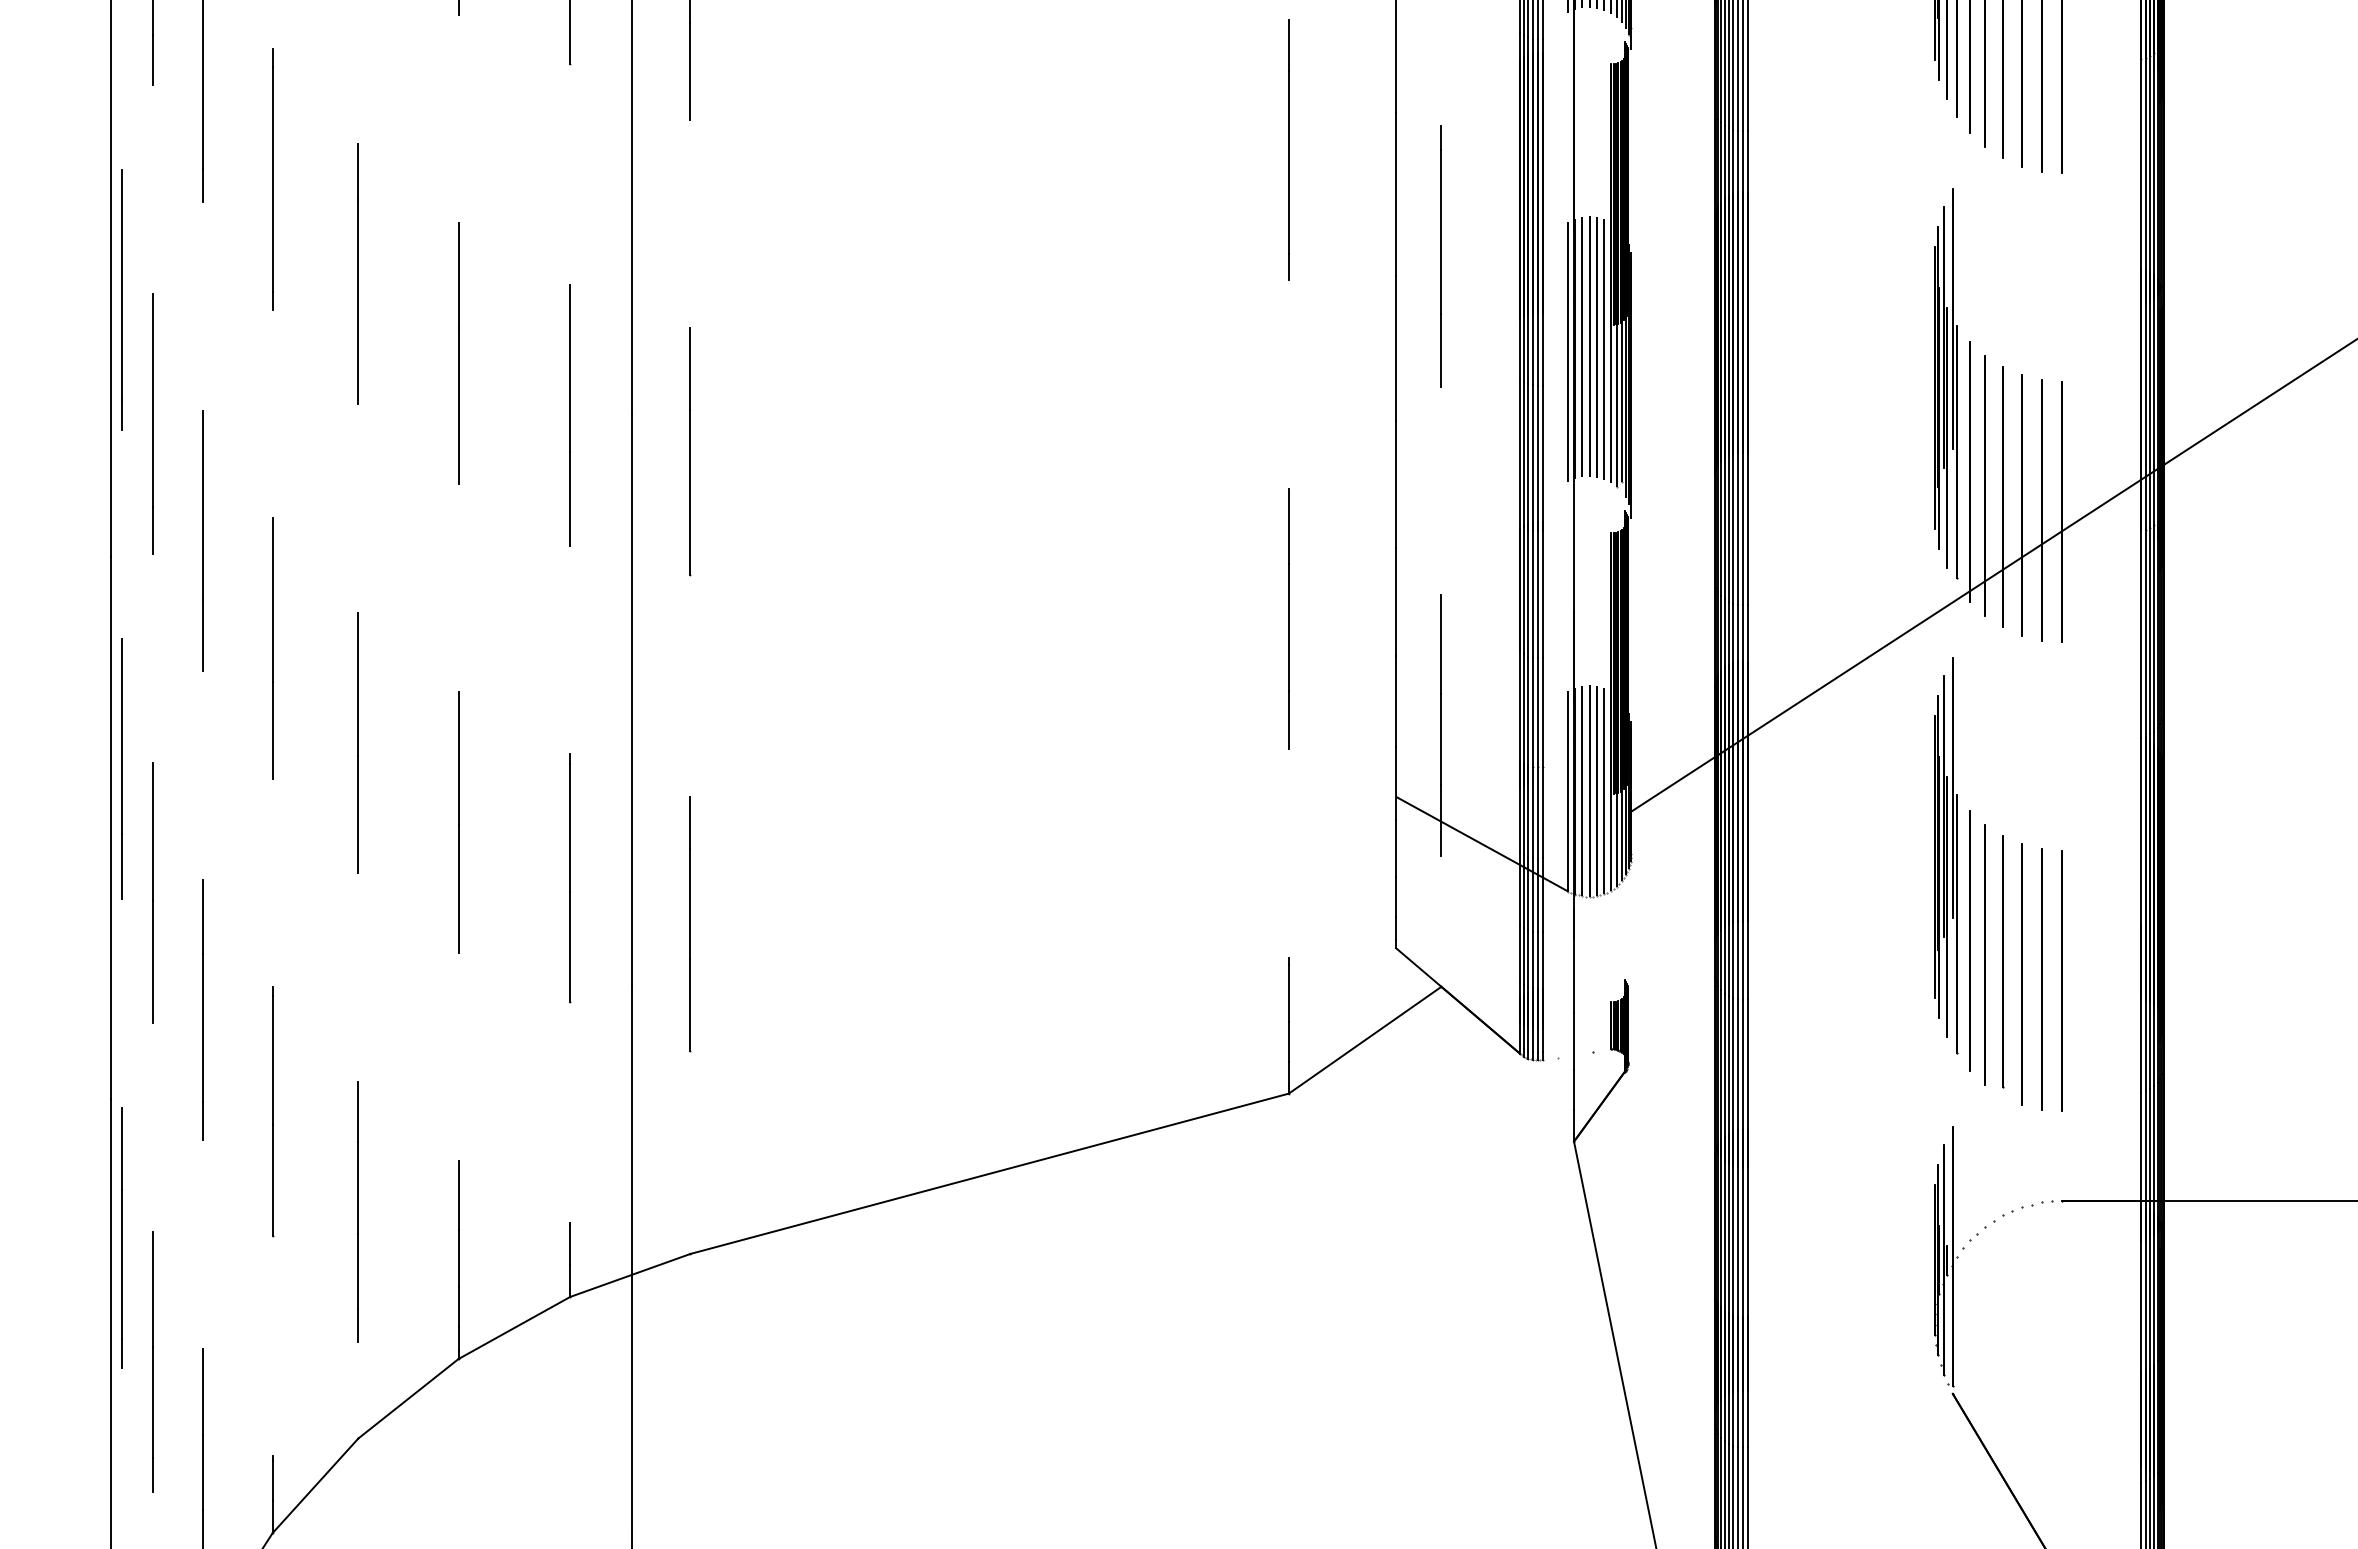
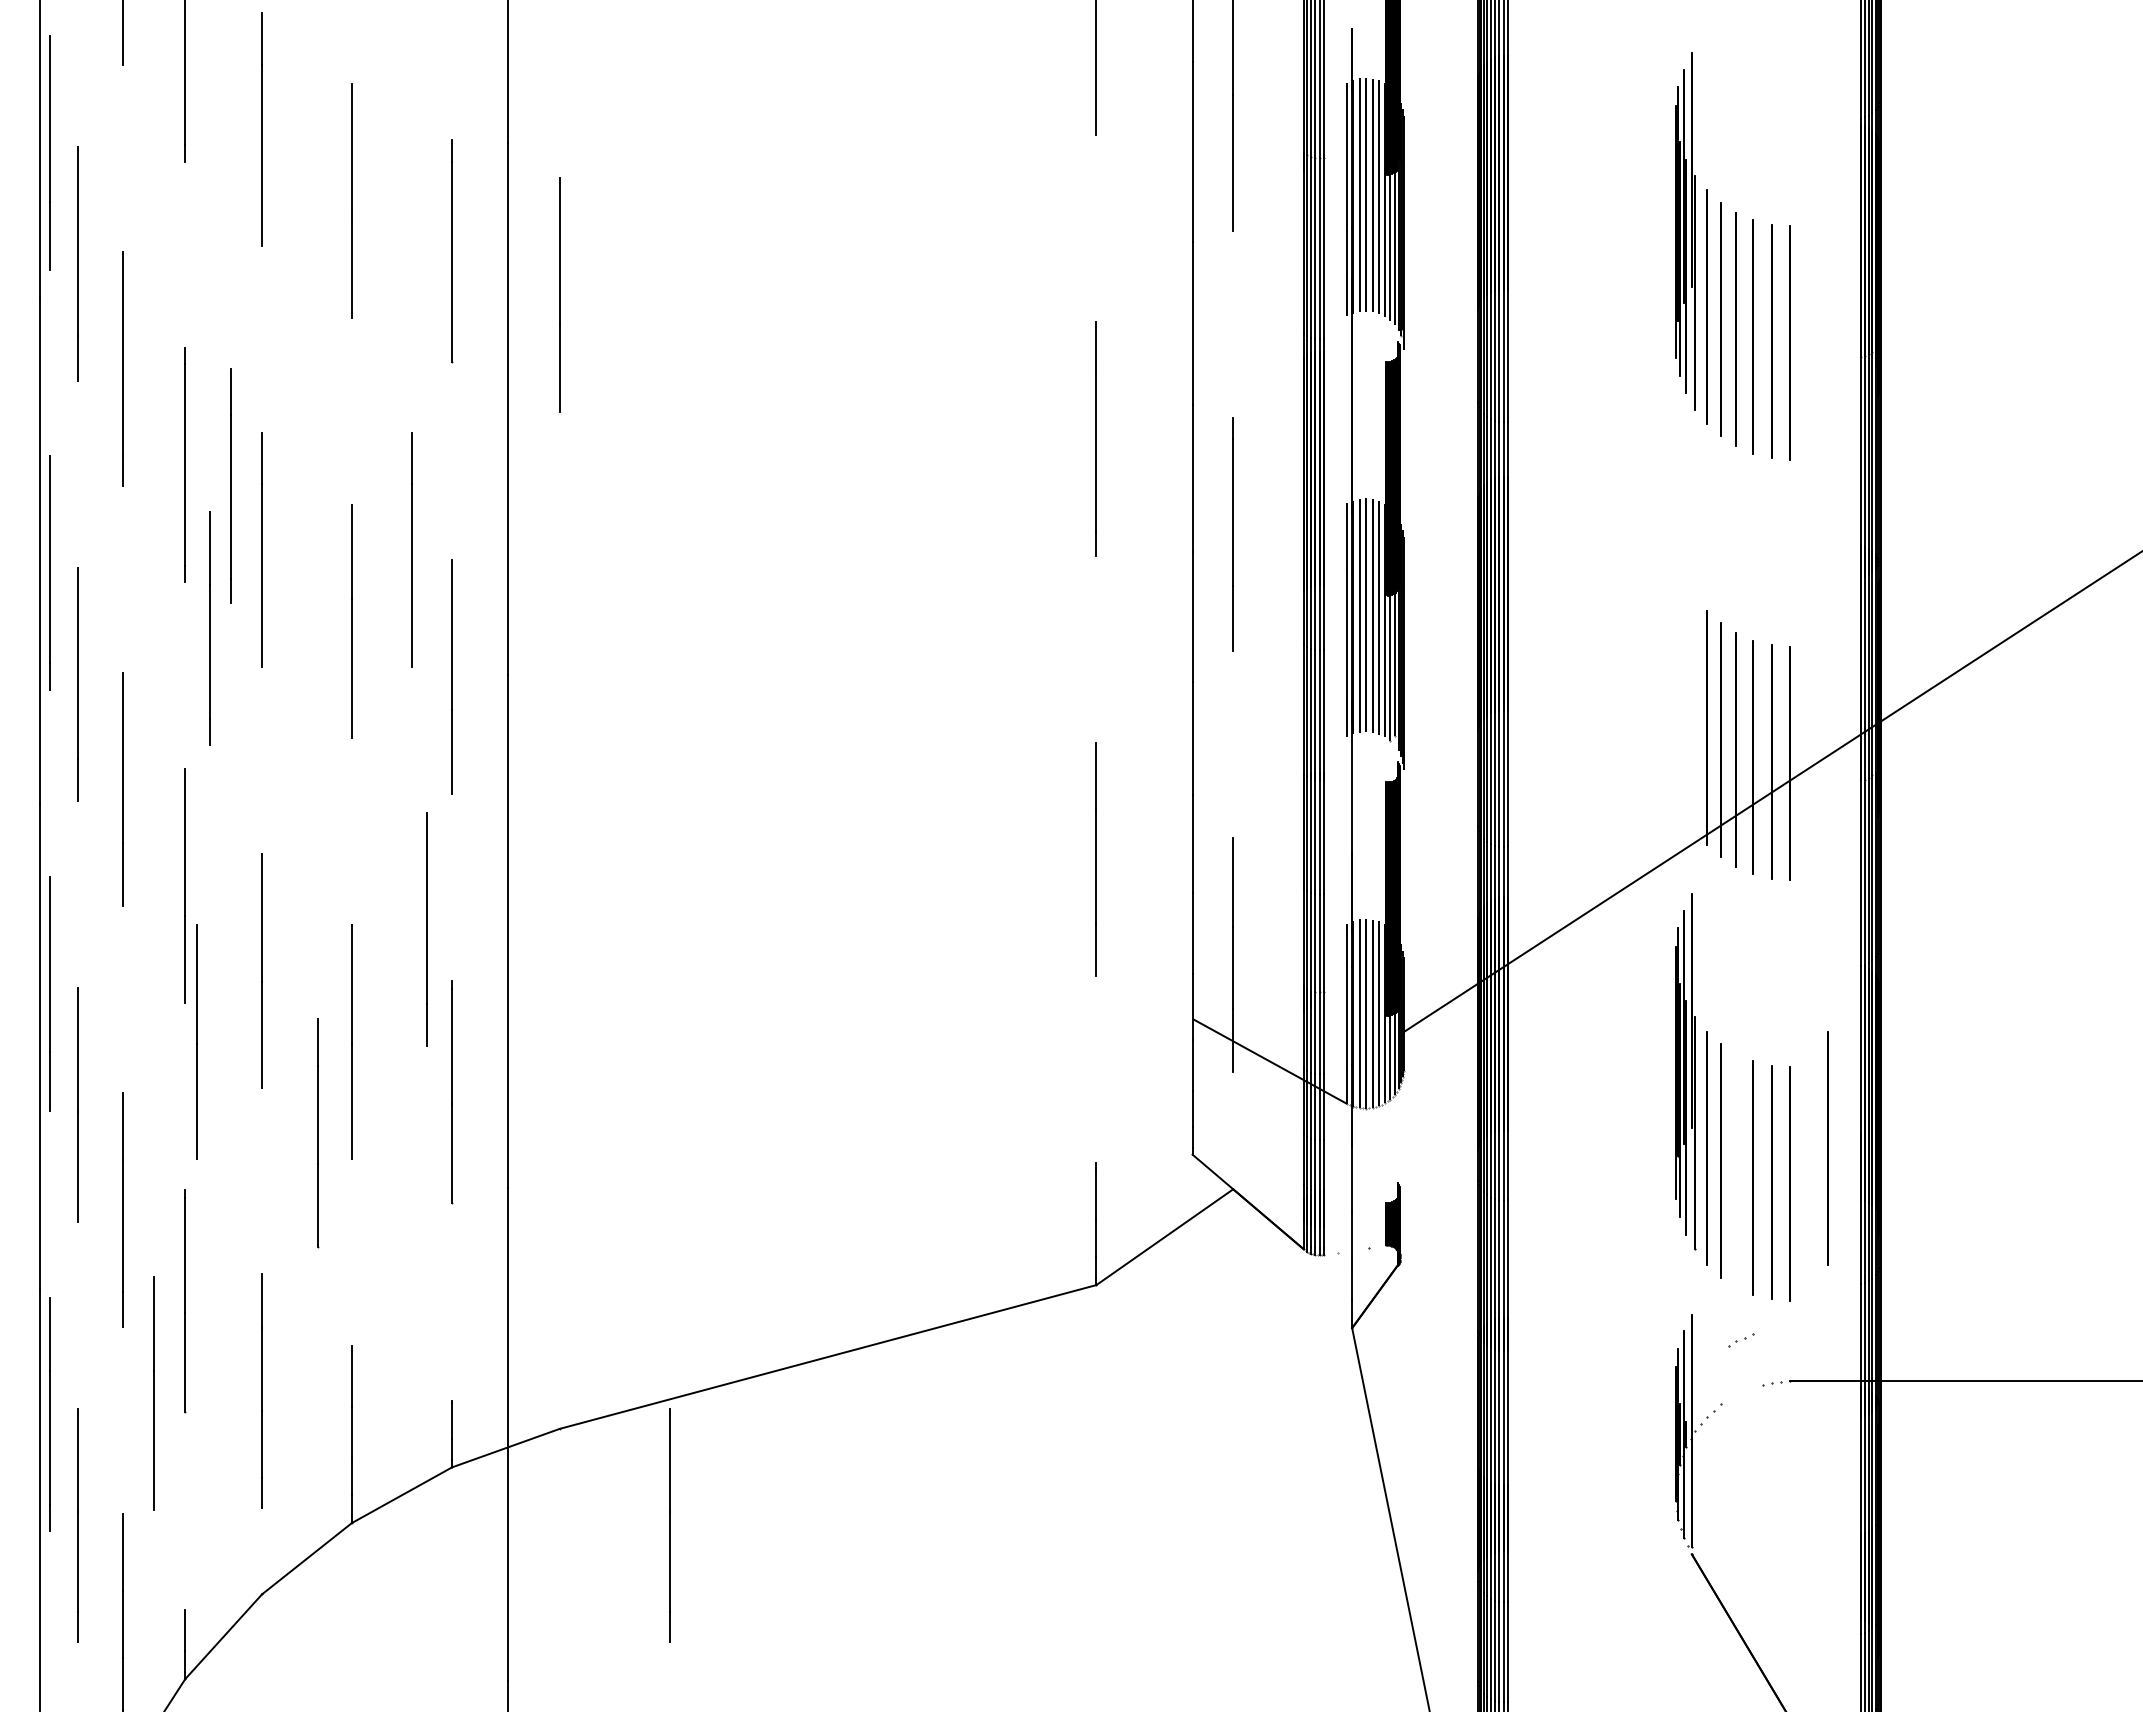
line: (323, 201) -> (230, 485), added
line: (525, 273) -> (411, 549), added
line: (299, 361) -> (209, 628), added
part: (1945, 383) -> (1685, 648), removed
line: (691, 451) -> (560, 709), removed
line: (541, 697) -> (426, 929), added
line: (285, 821) -> (196, 1041), added
line: (691, 924) -> (318, 1133), moved
line: (2104, 941) -> (1827, 1148), added
line: (2002, 961) -> (1736, 1166), removed
line: (237, 1214) -> (153, 1393), added
part: (2008, 1214) -> (1741, 1340), moved
line: (812, 1361) -> (669, 1525), added

